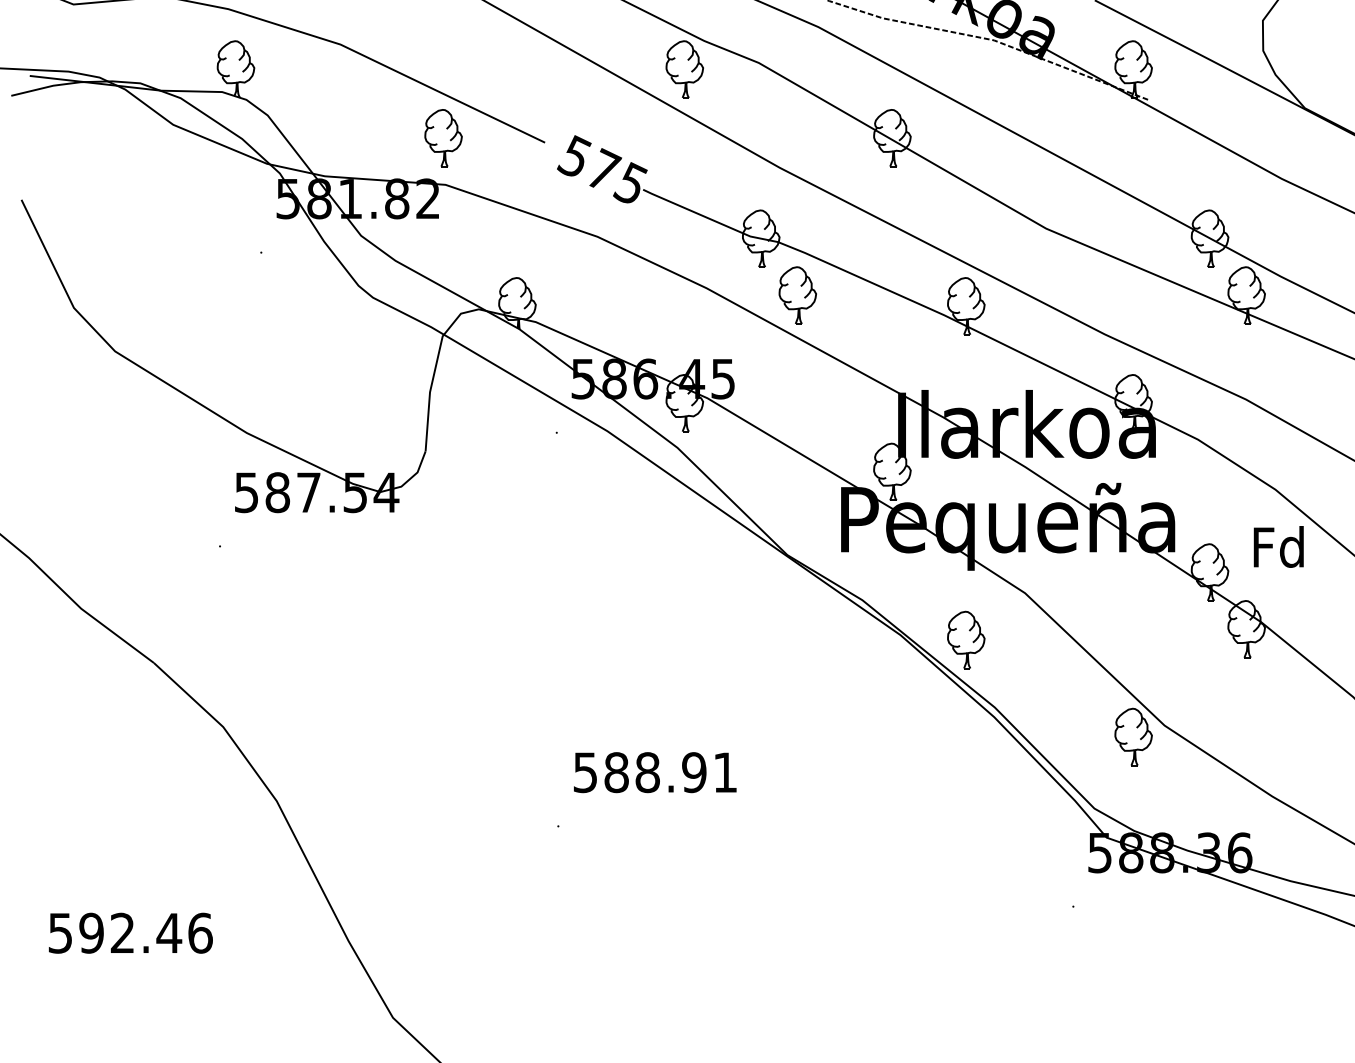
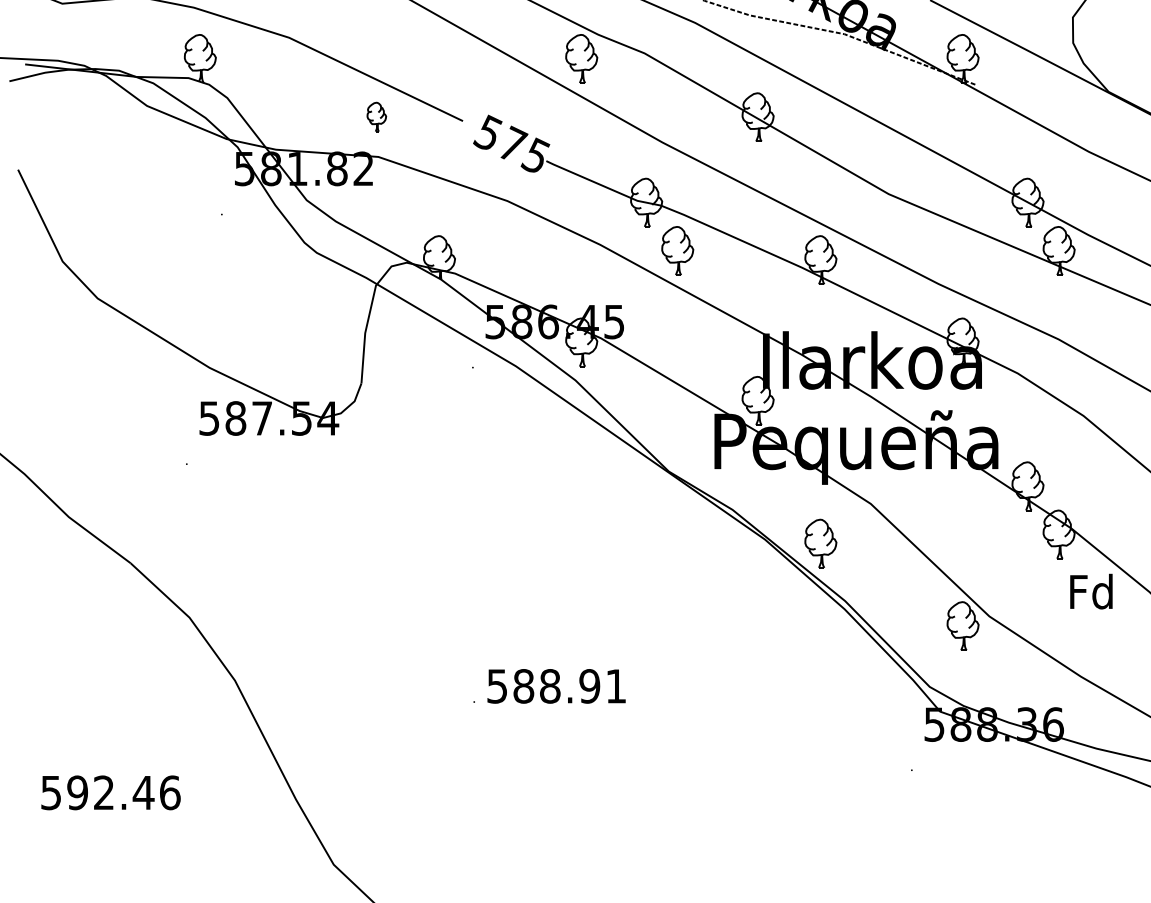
part: (443, 137) -> (376, 116), size x0.6
text: (1278, 546) -> (1091, 591), moved
text: (655, 772) -> (556, 686), moved

